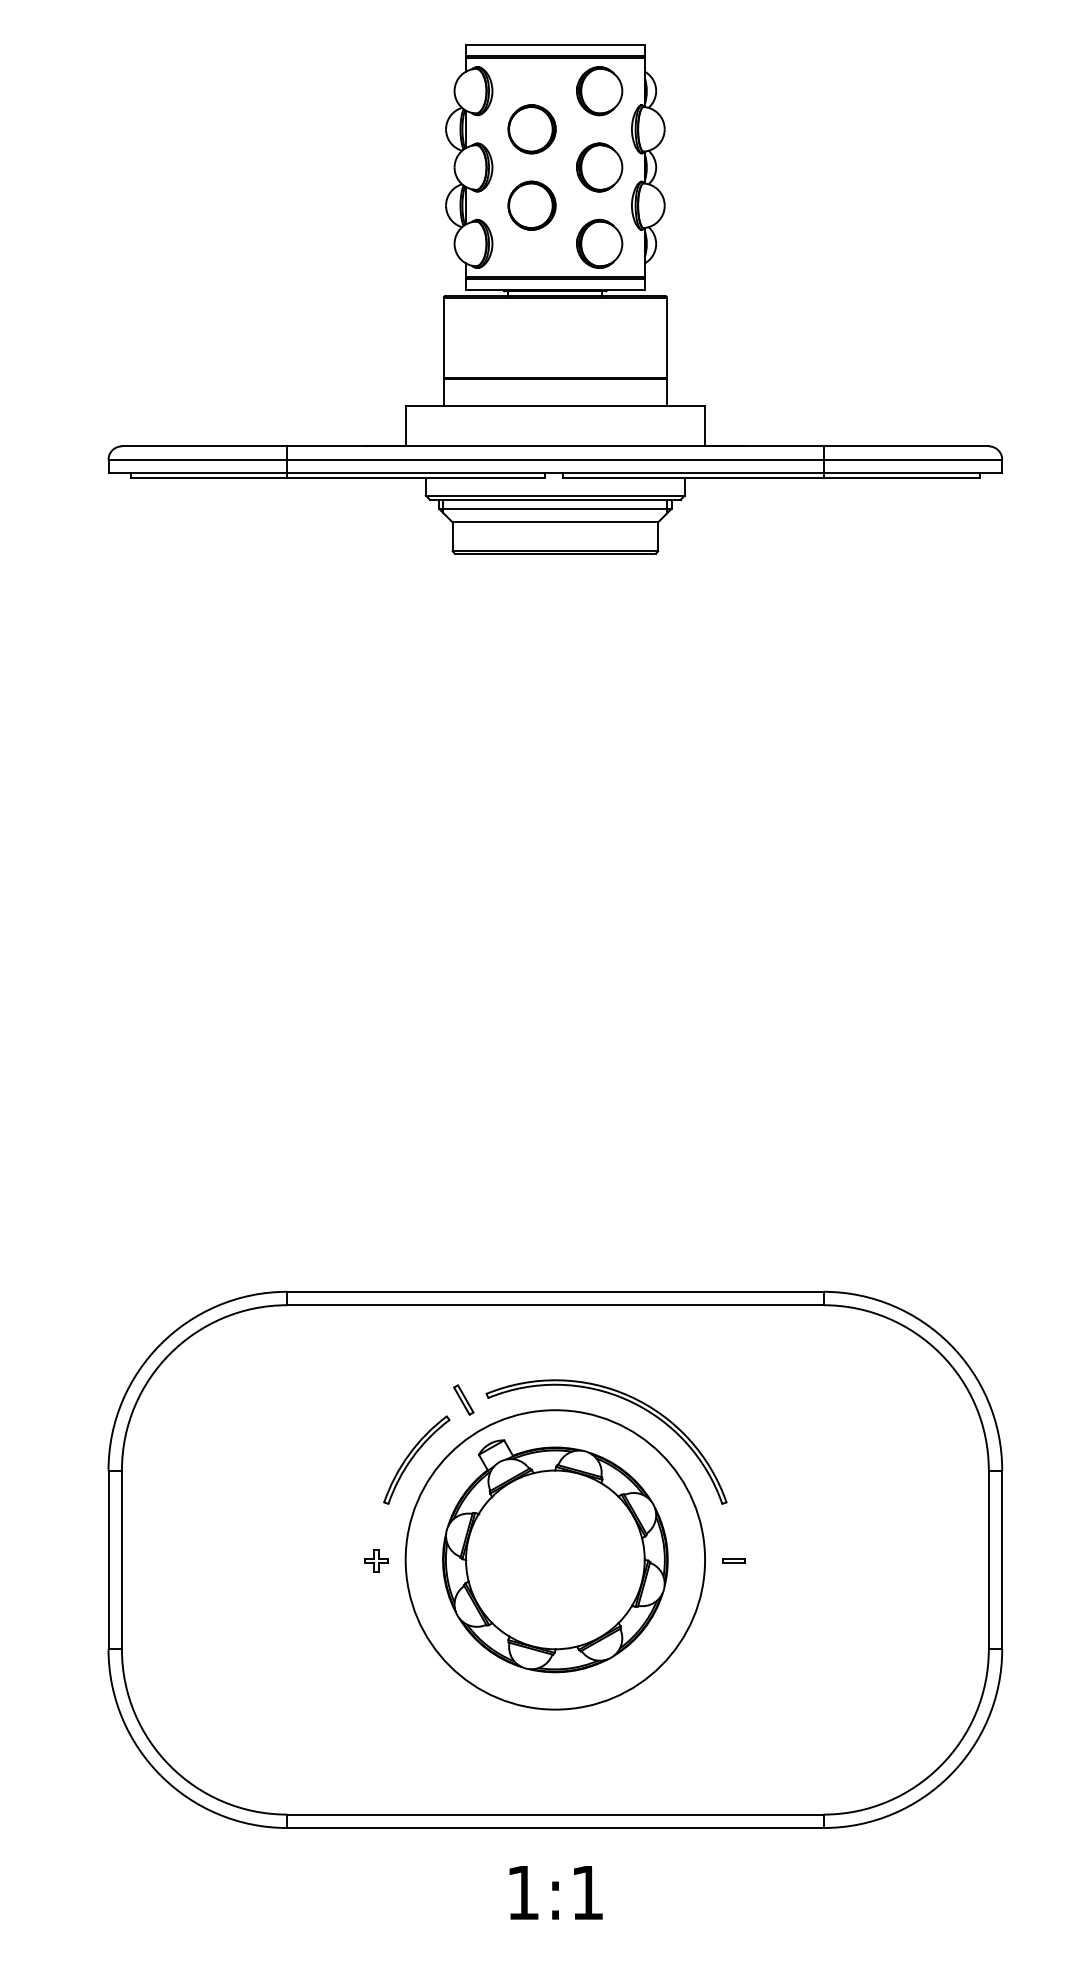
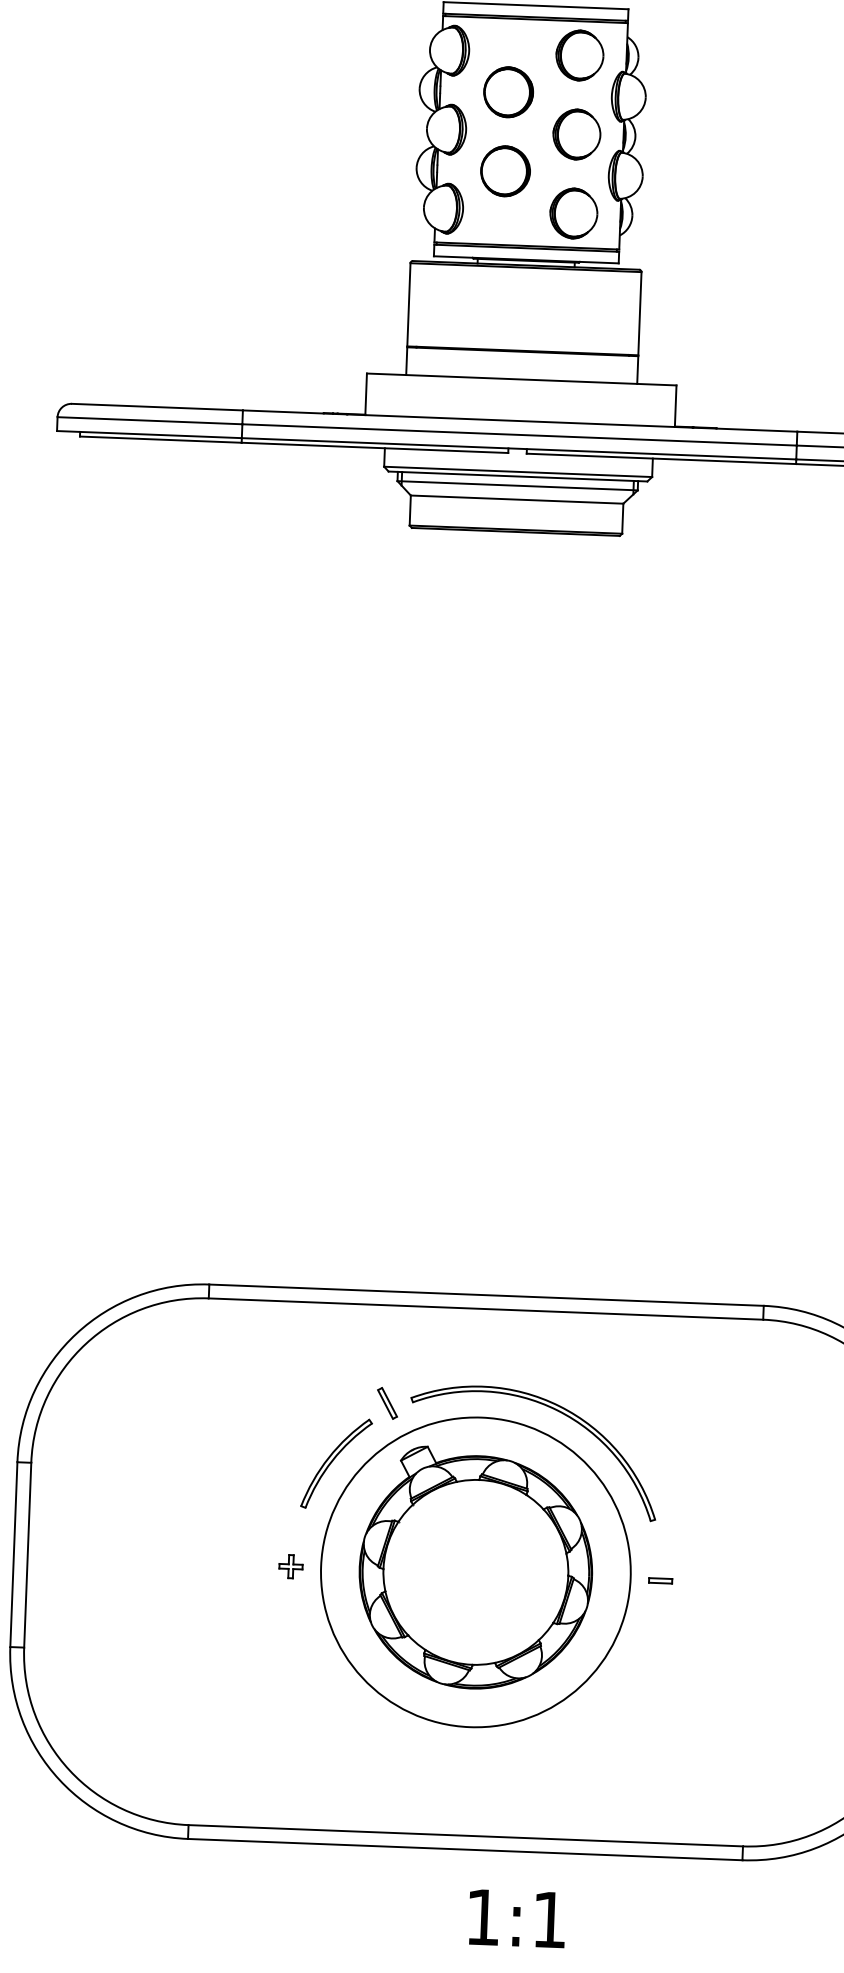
text: (555, 1892) -> (516, 1918), moved

